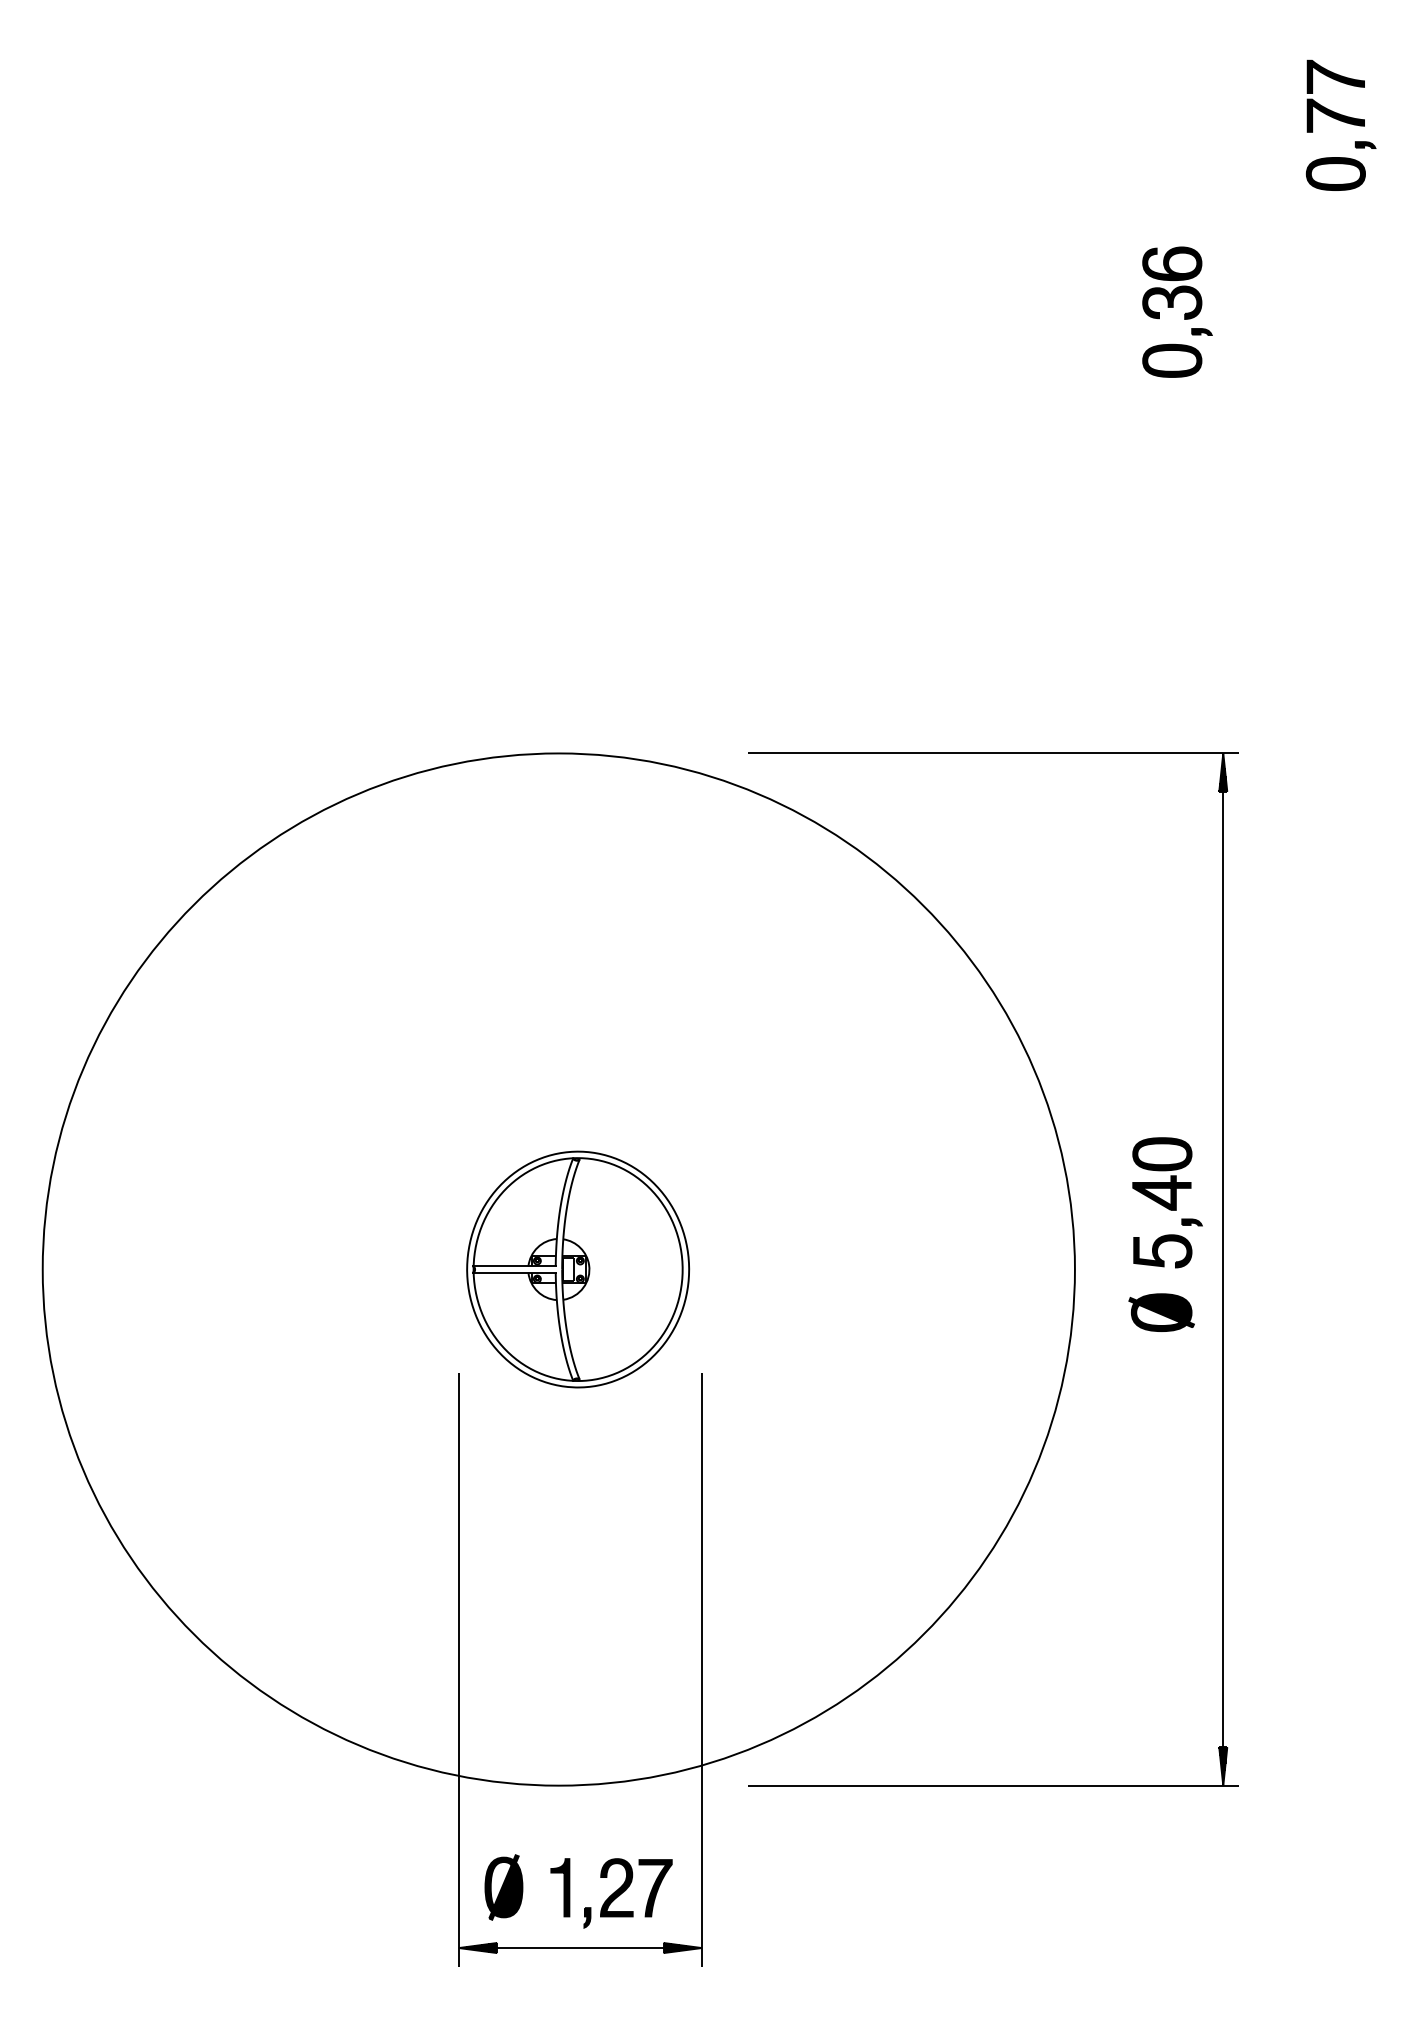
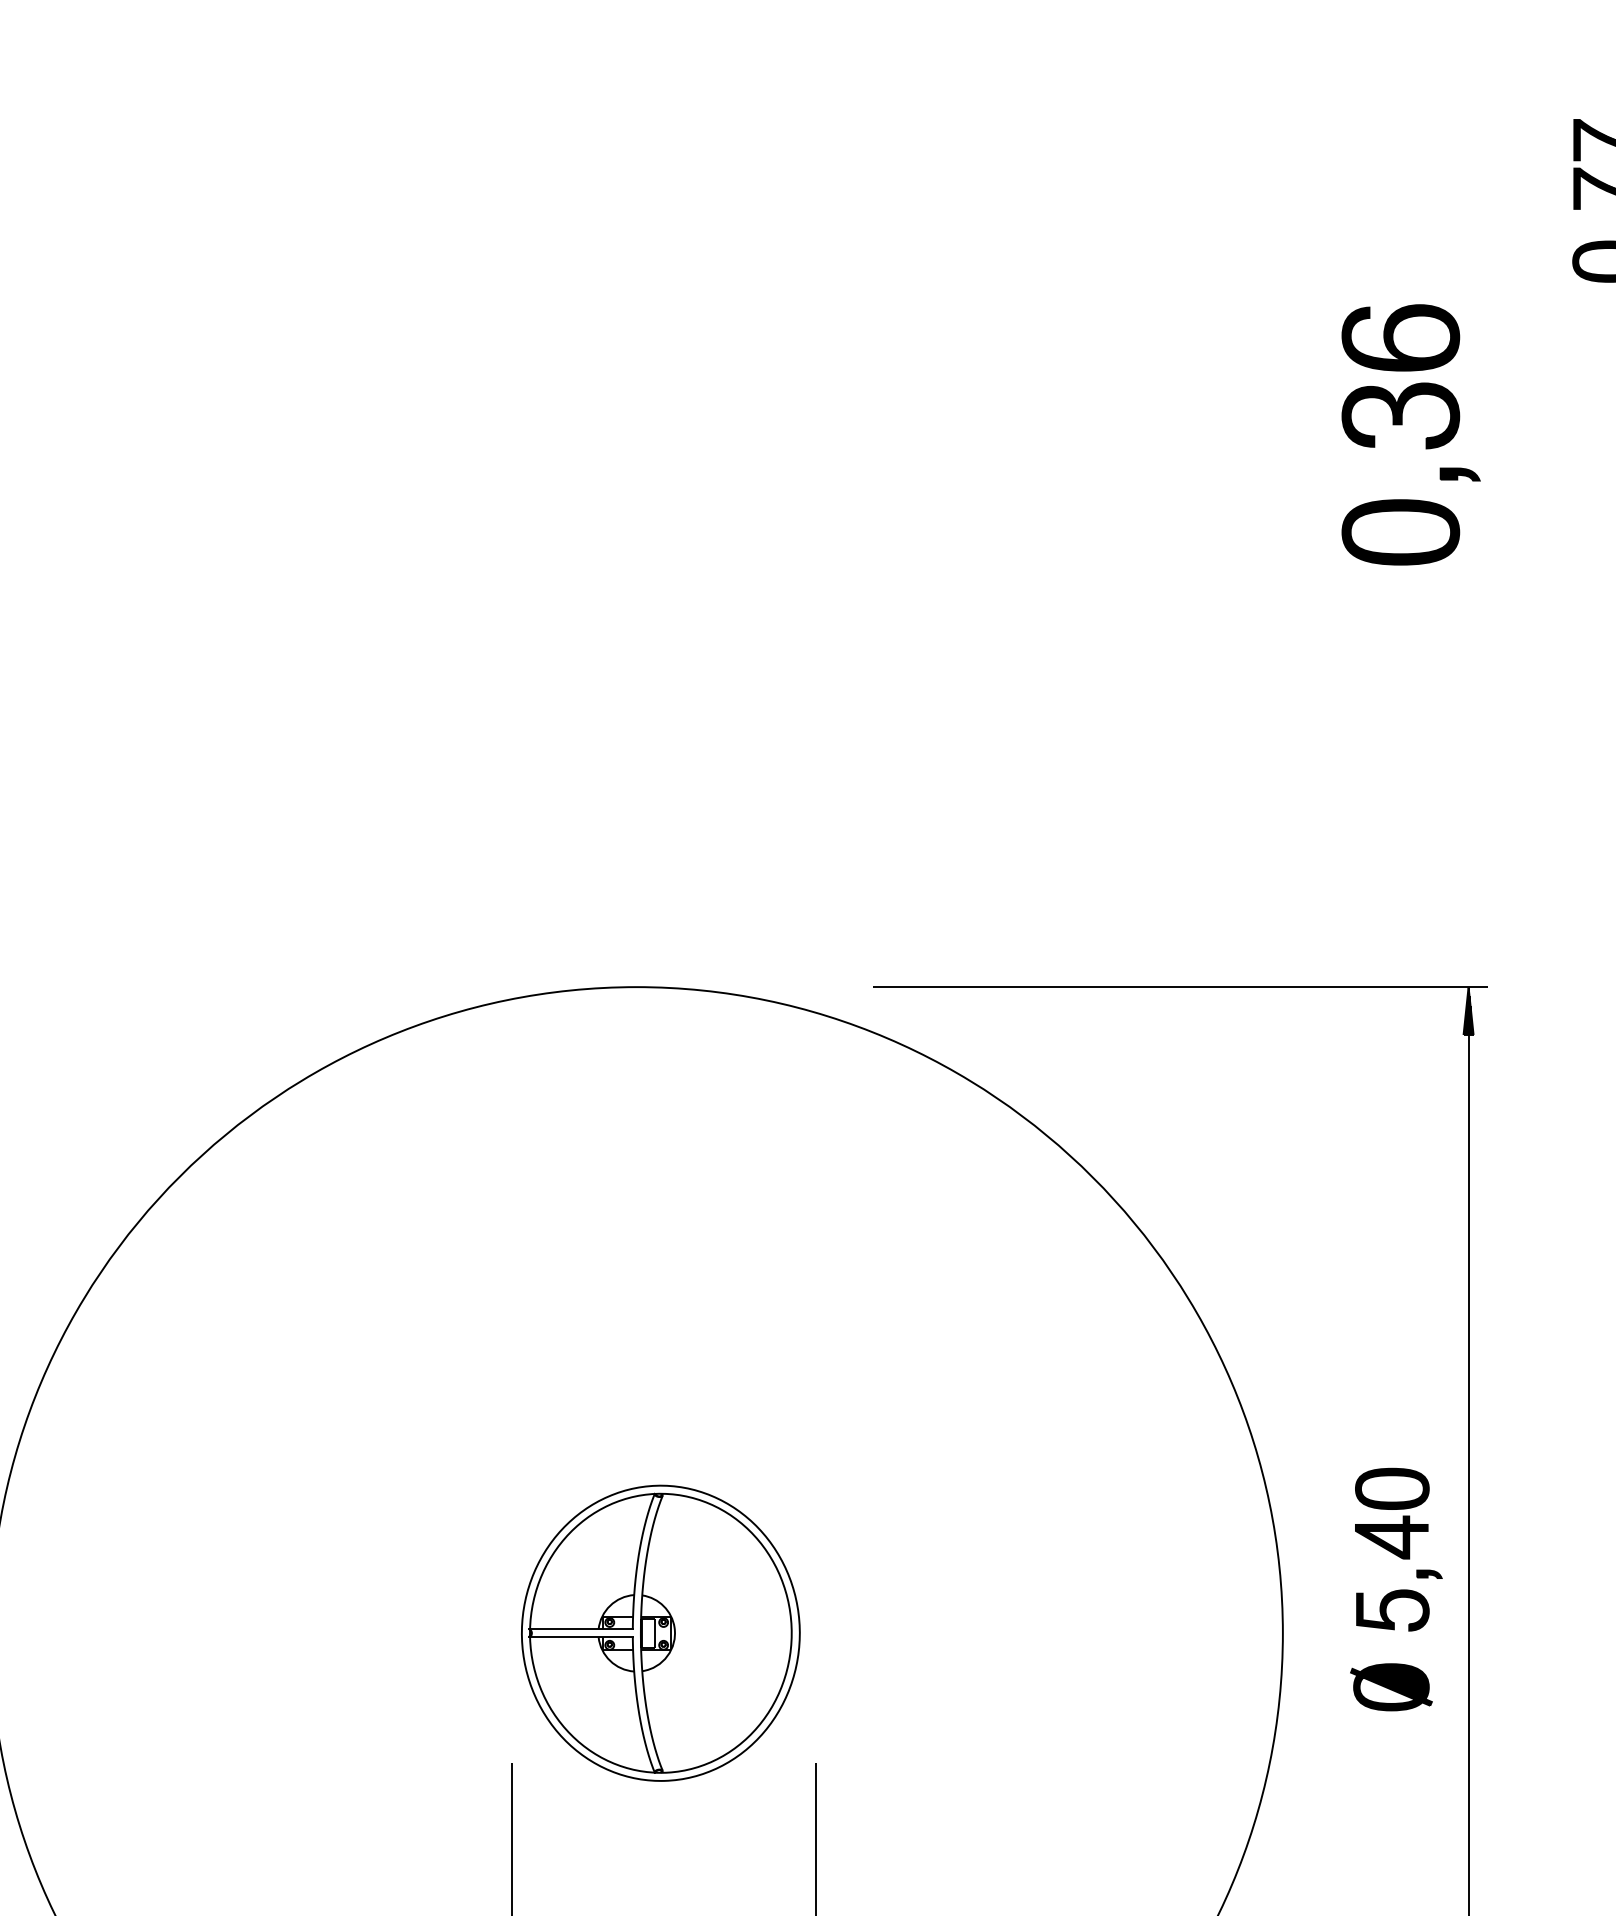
part: (1177, 311) -> (1411, 433), size x1.6

